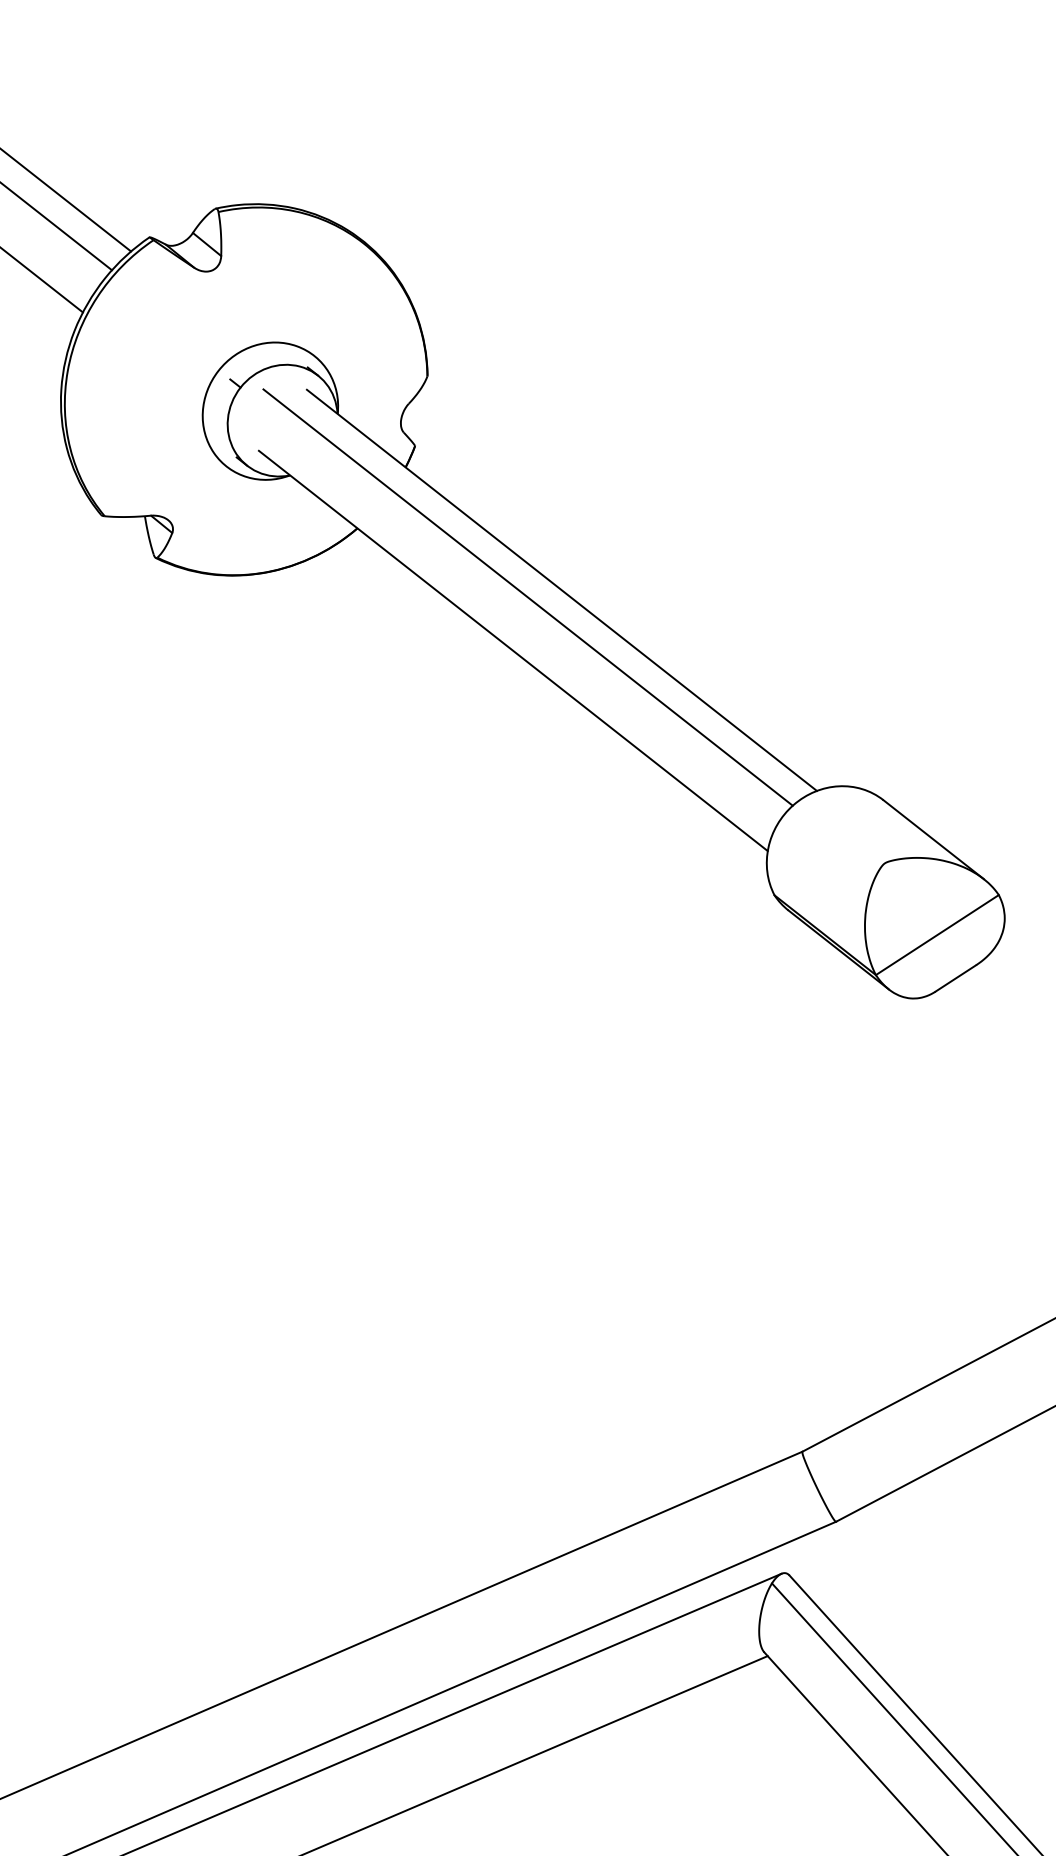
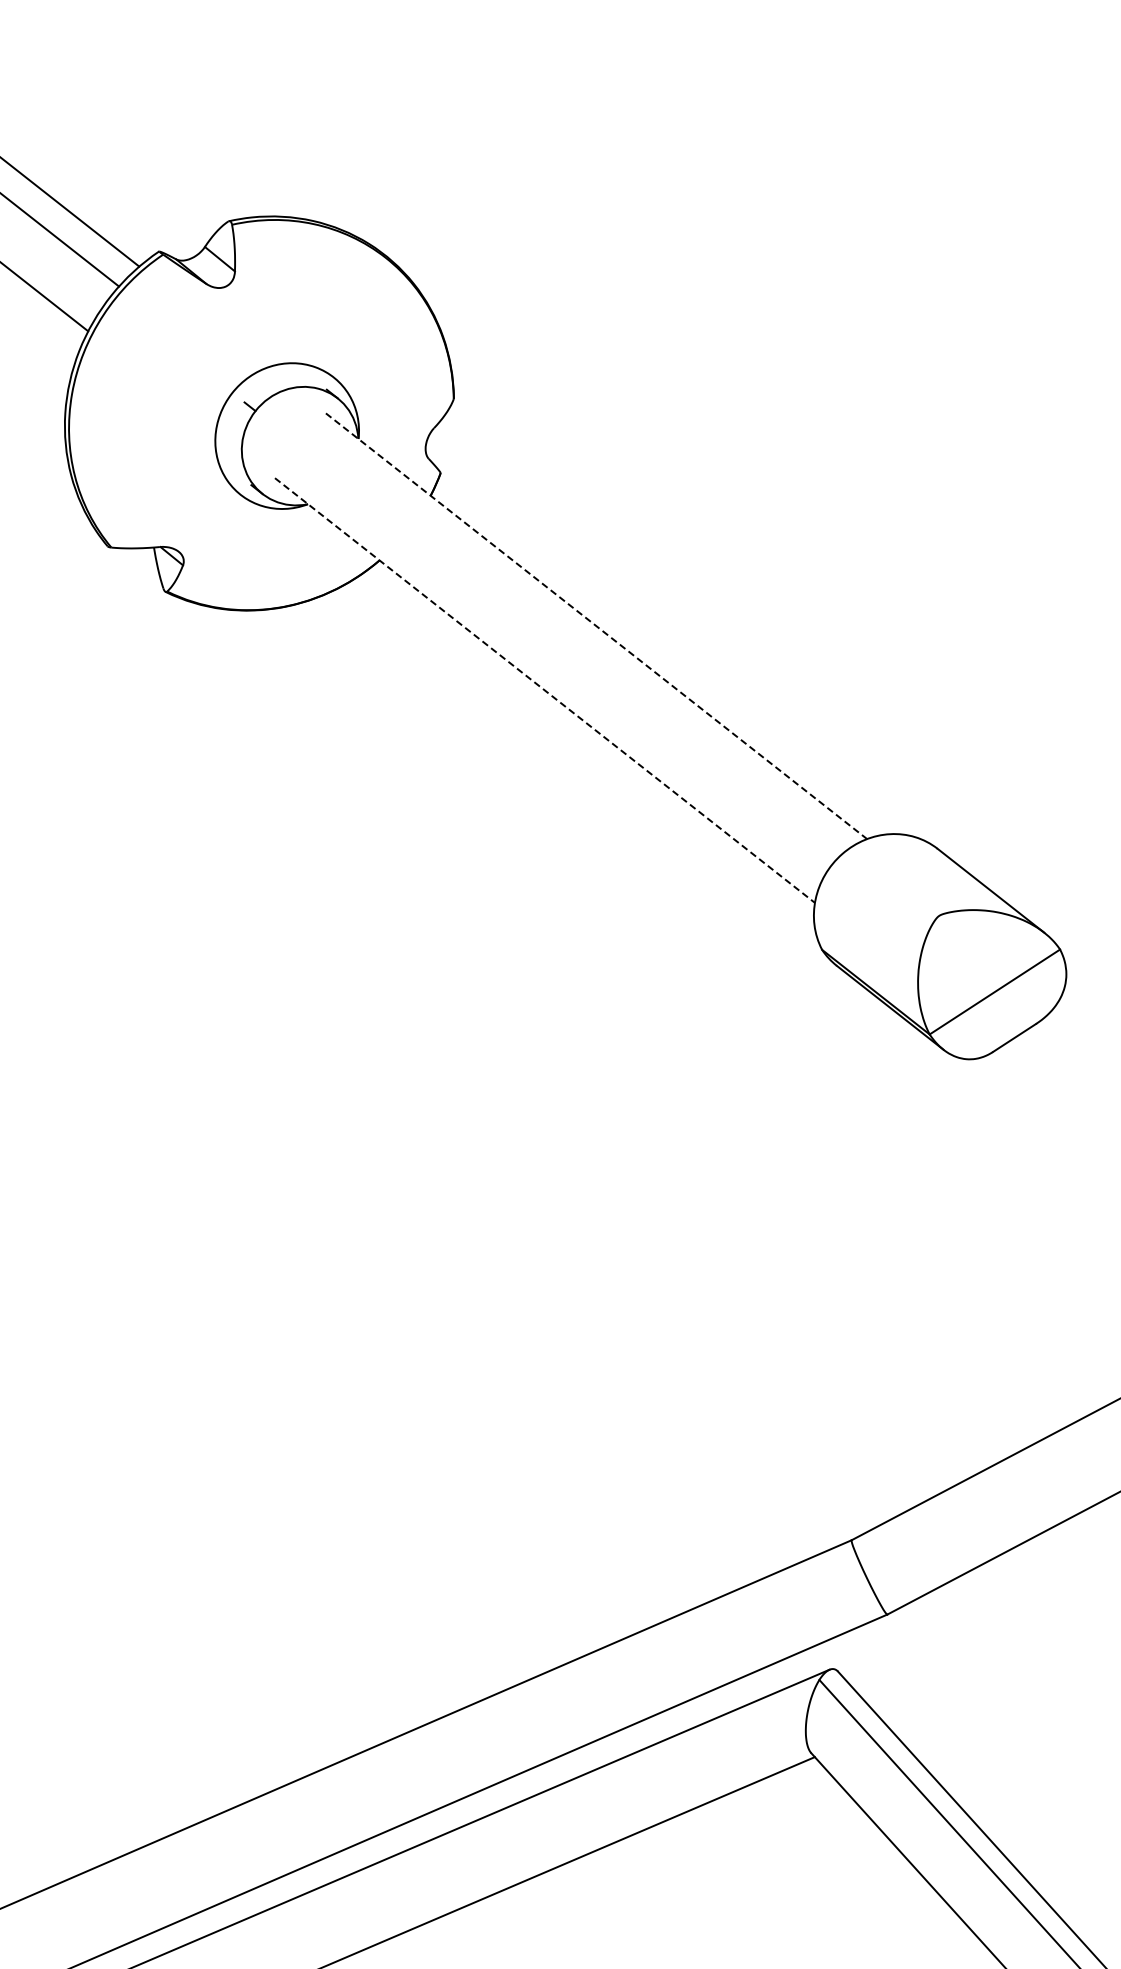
line: (561, 590) -> (596, 626), solid -> dashed
line: (528, 597) -> (560, 633), removed
line: (513, 650) -> (545, 690), solid -> dashed

